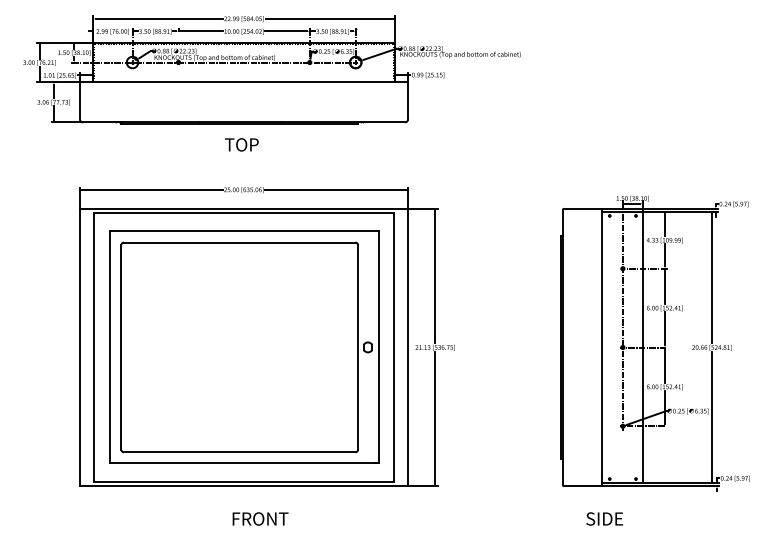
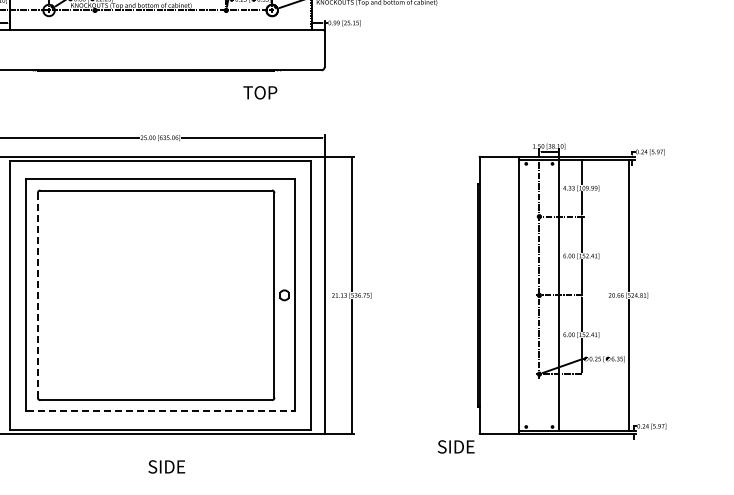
text: (241, 144) -> (260, 92), moved
line: (121, 347) -> (38, 295), solid -> dashed
line: (244, 462) -> (161, 410), solid -> dashed
text: (260, 518) -> (177, 466), FRONT -> SIDE
text: (604, 518) -> (456, 446), moved

